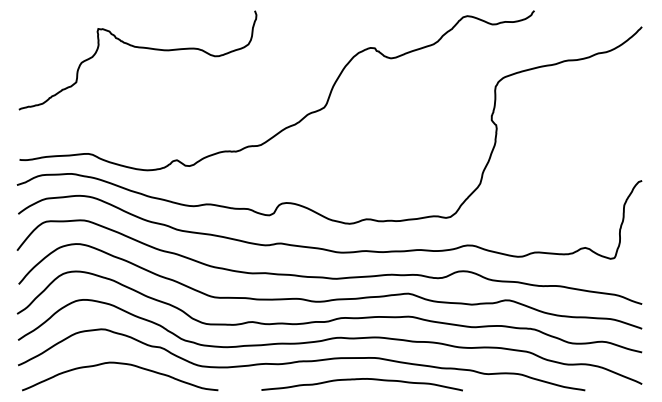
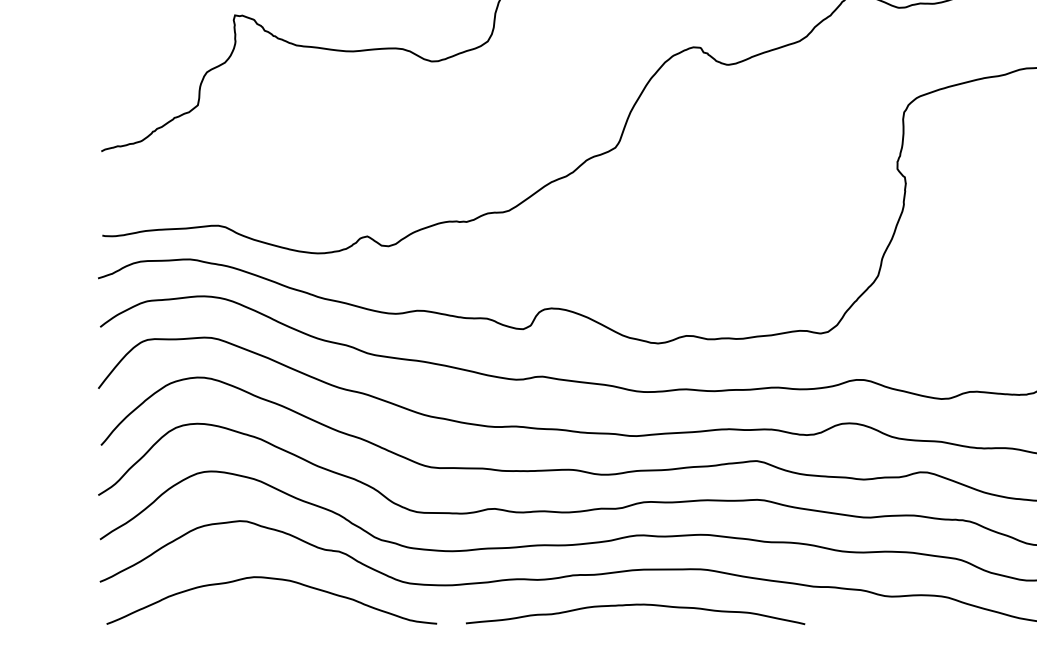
curve: (361, 379) -> (634, 605), moved

